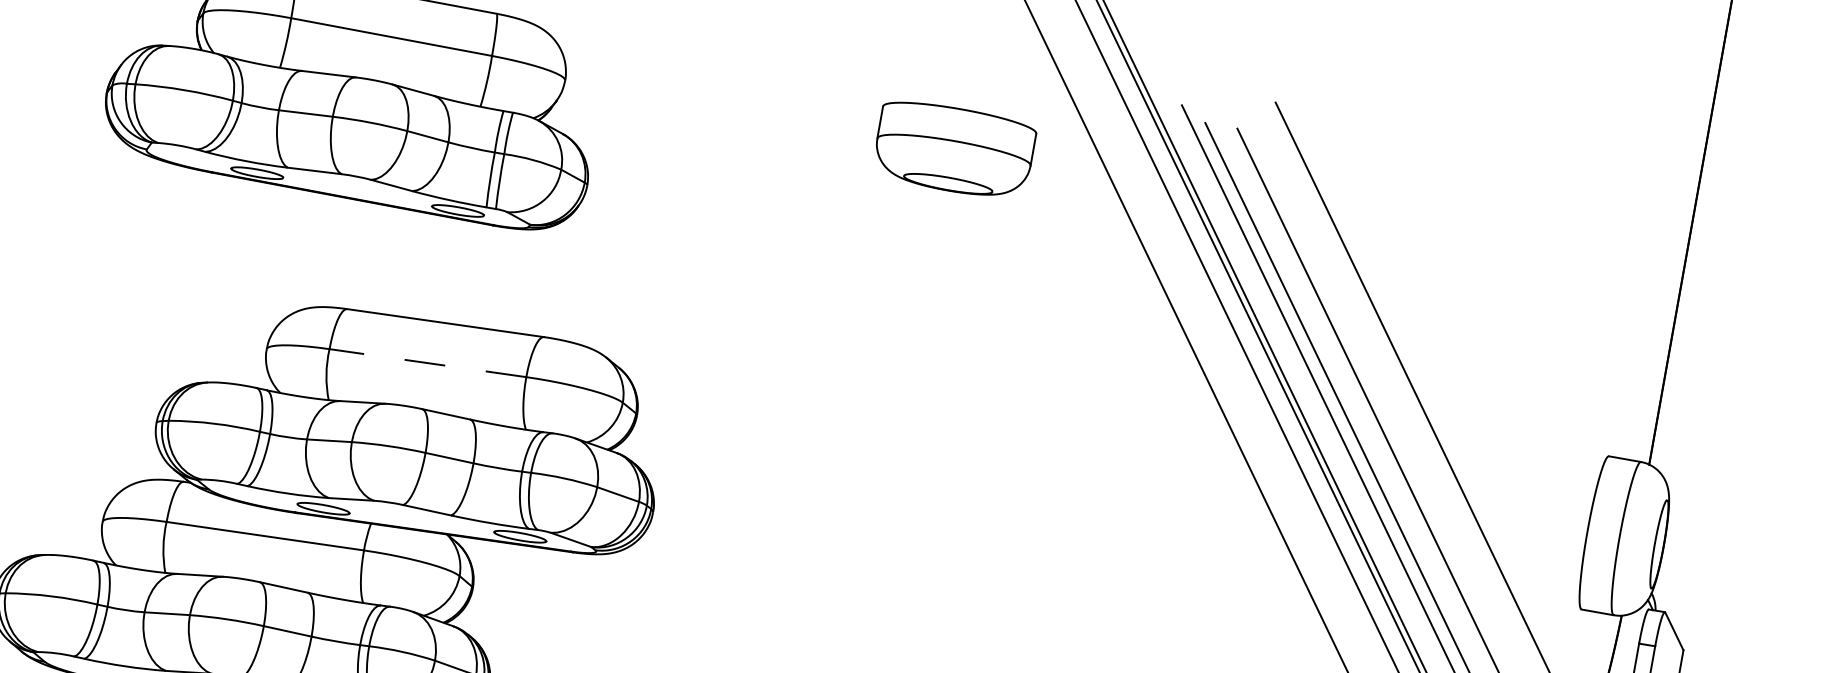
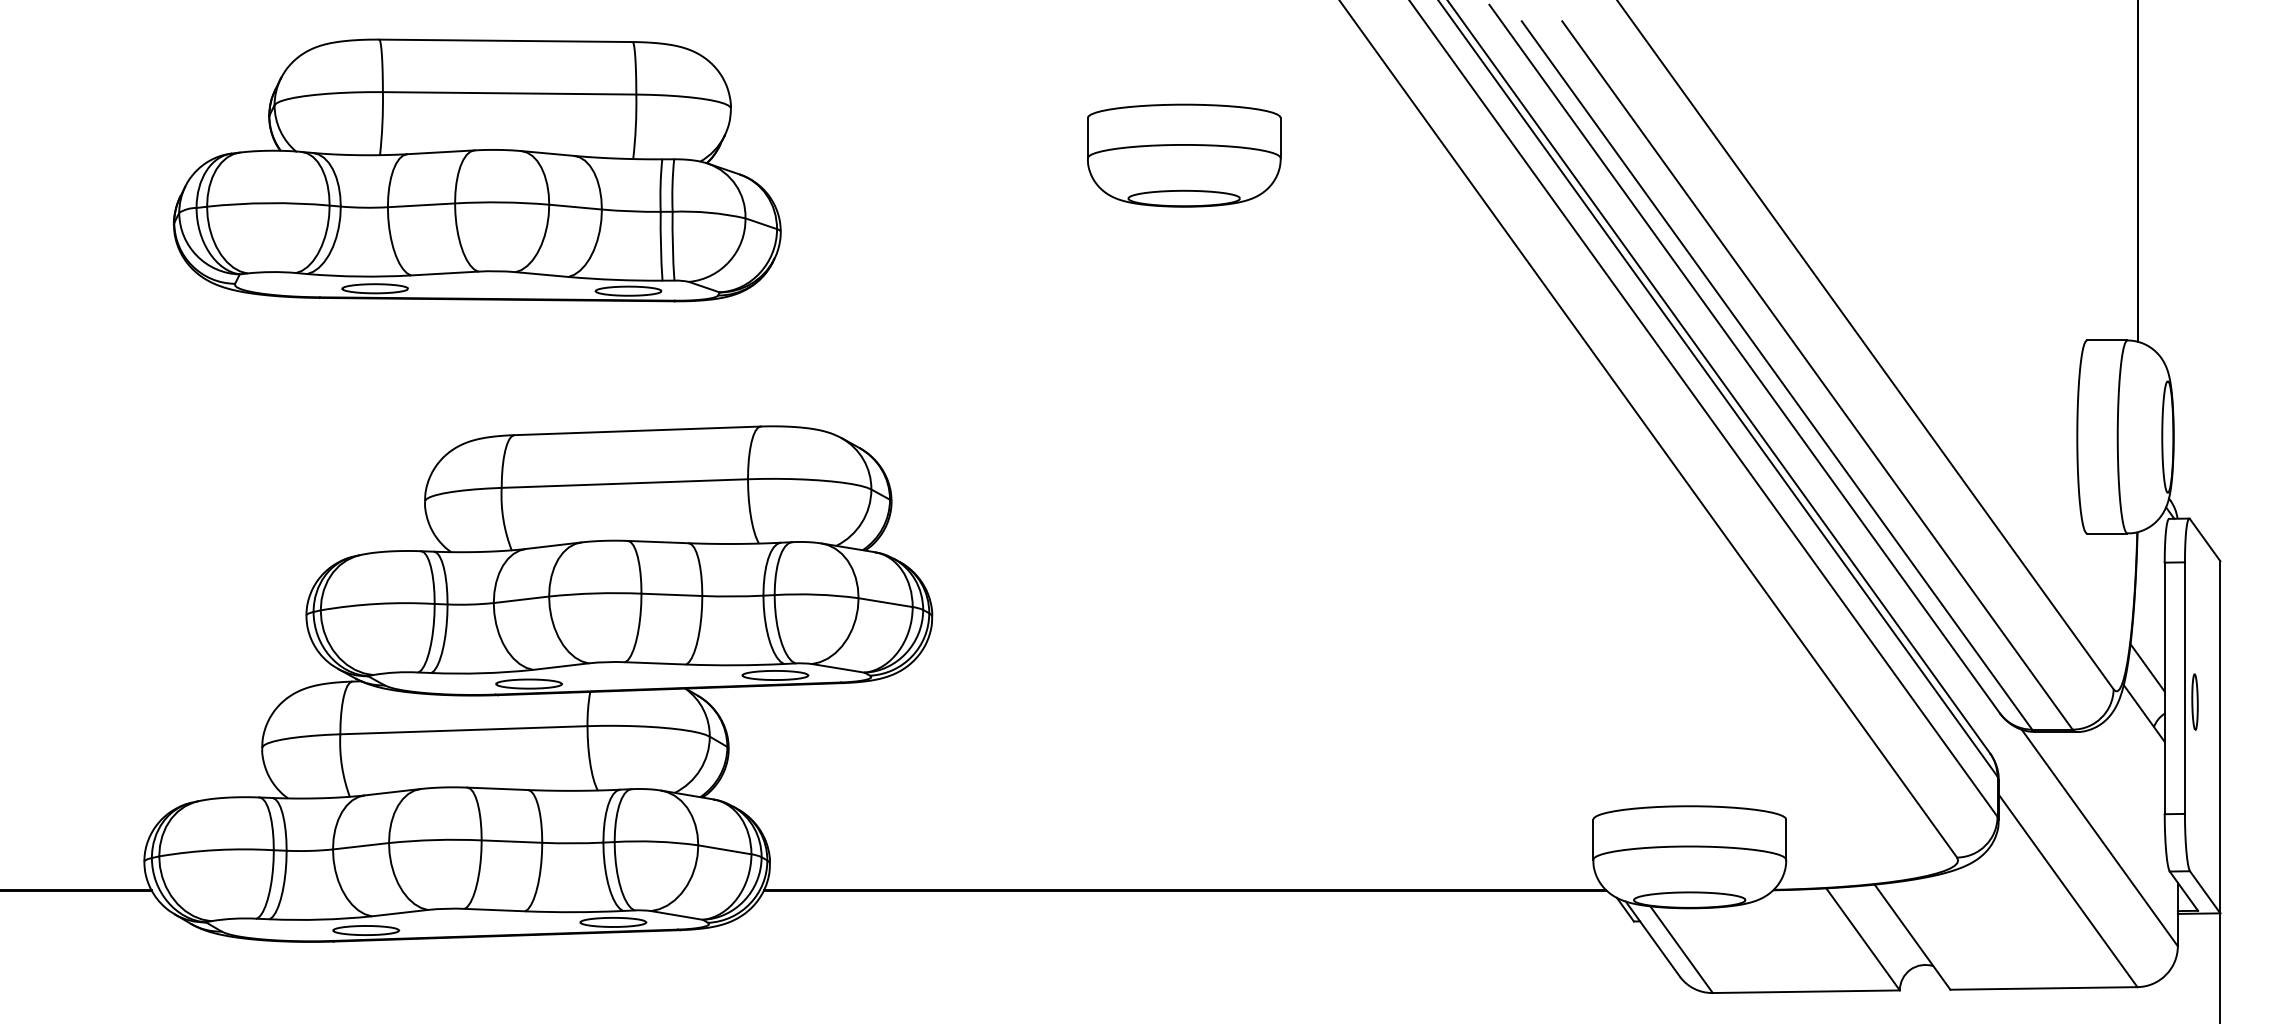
part: (954, 149) -> (1184, 155), moved
line: (427, 363) -> (624, 483), dashed -> solid

